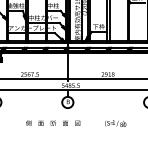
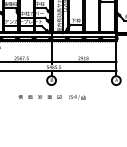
text: (115, 122) -> (77, 96), moved

